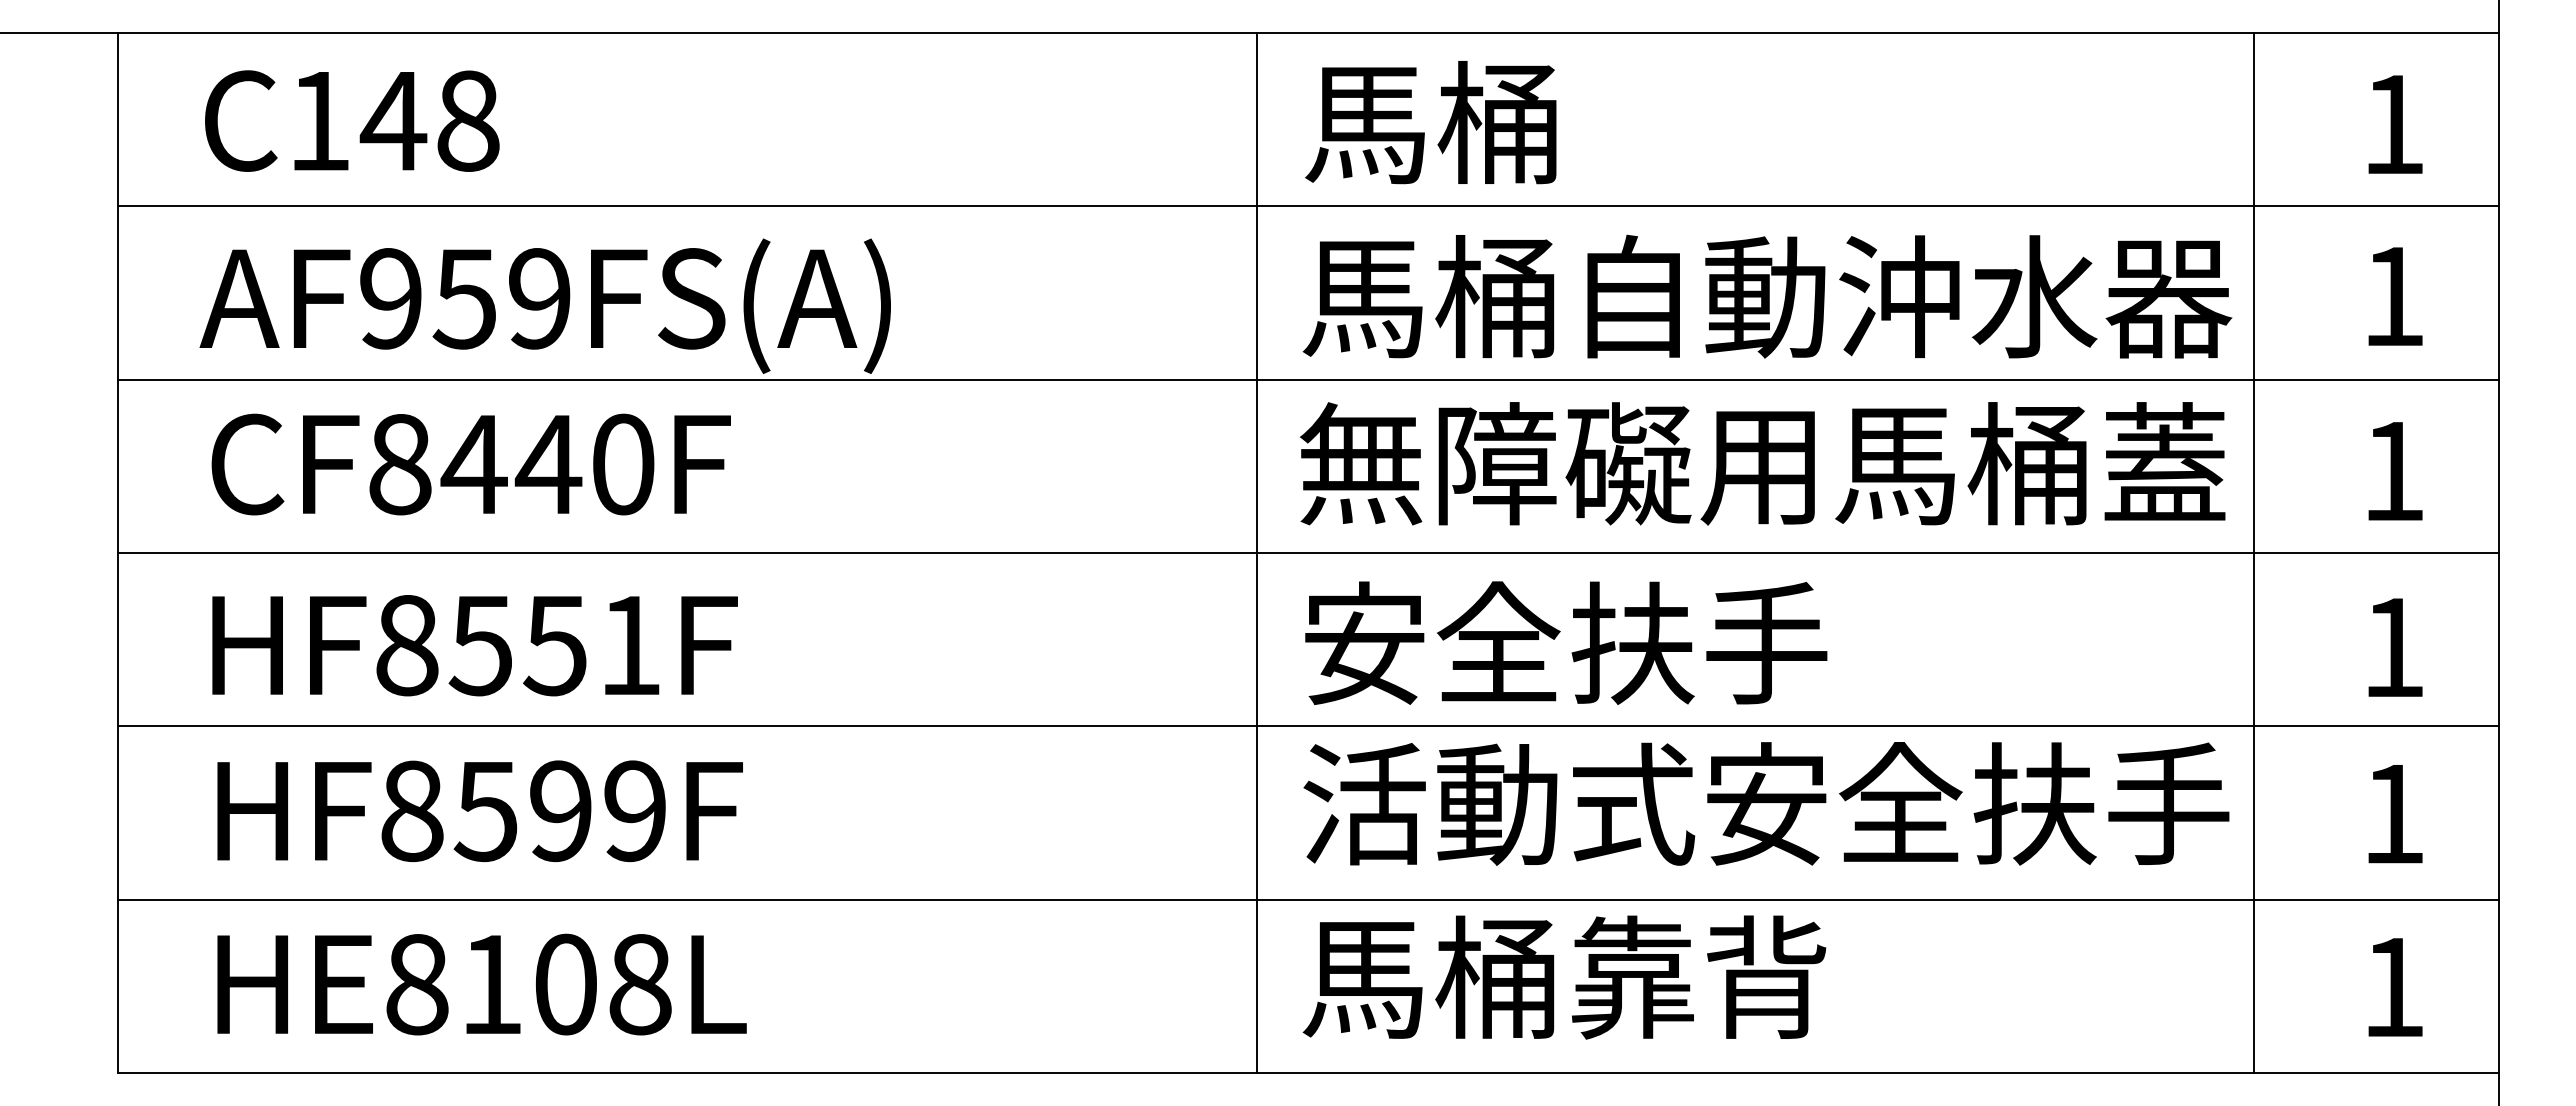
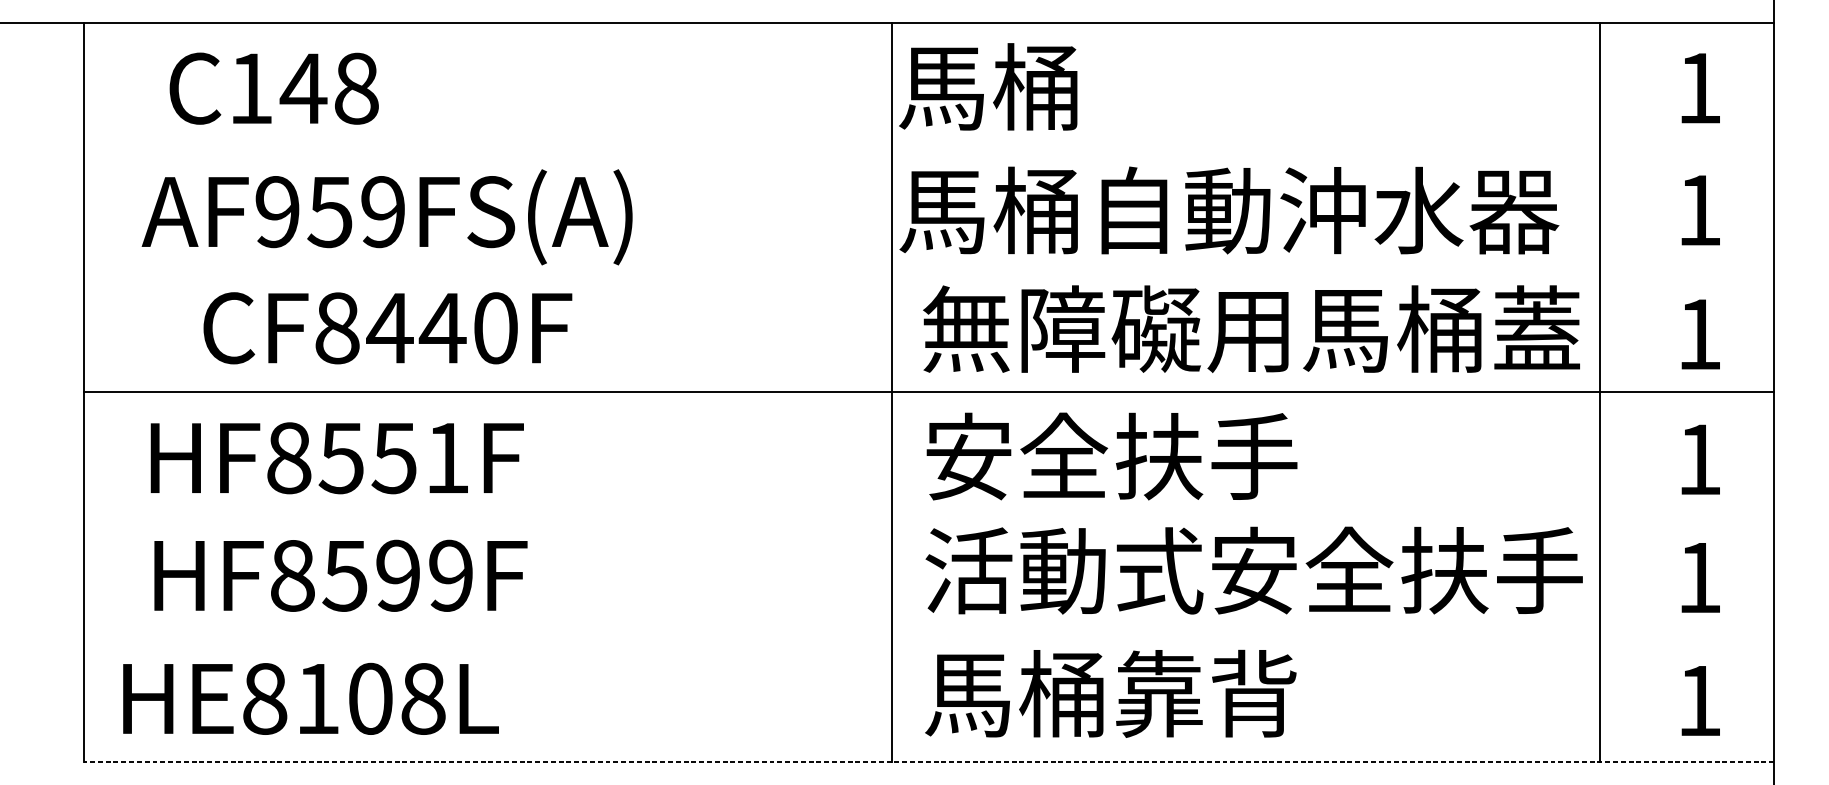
text: (352, 120) -> (274, 88), moved
text: (1430, 122) -> (987, 86), moved
line: (1308, 206) -> (929, 146), removed
text: (1767, 296) -> (1229, 210), moved
line: (1308, 379) -> (929, 269), removed
text: (470, 464) -> (387, 328), moved
line: (1308, 726) -> (929, 515), removed
line: (1308, 899) -> (929, 638), removed
text: (481, 984) -> (310, 698), moved
line: (1308, 1073) -> (929, 762), solid -> dashed

